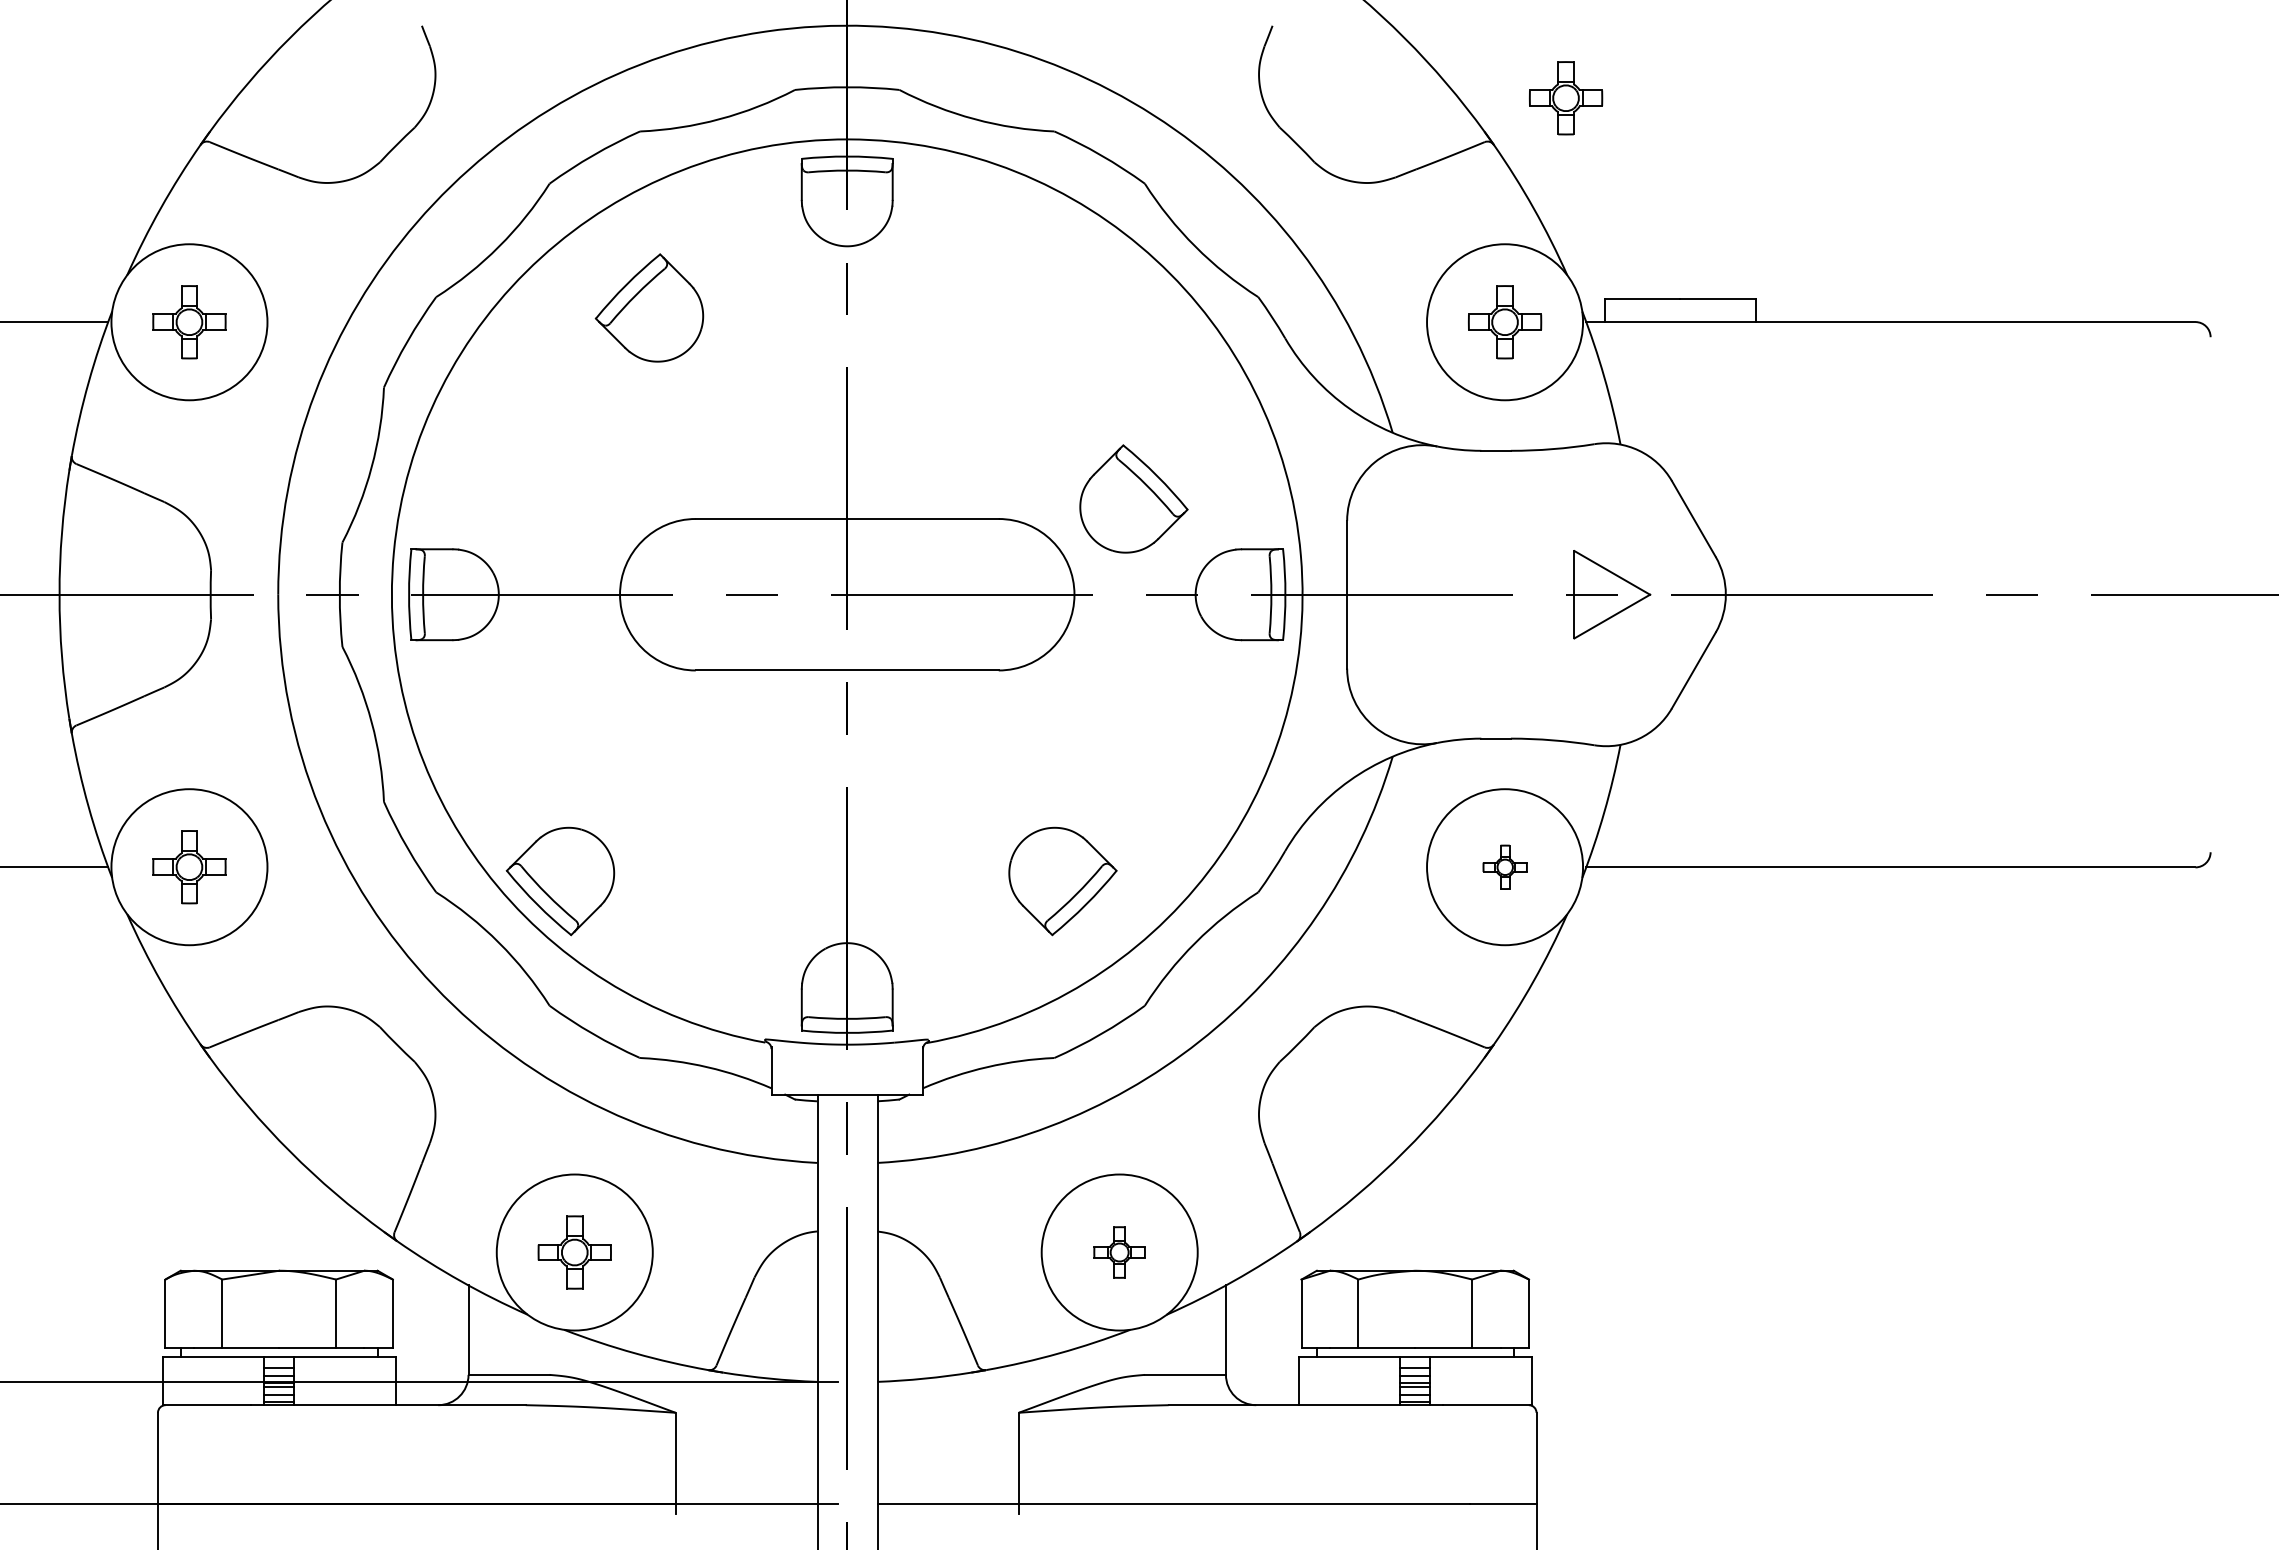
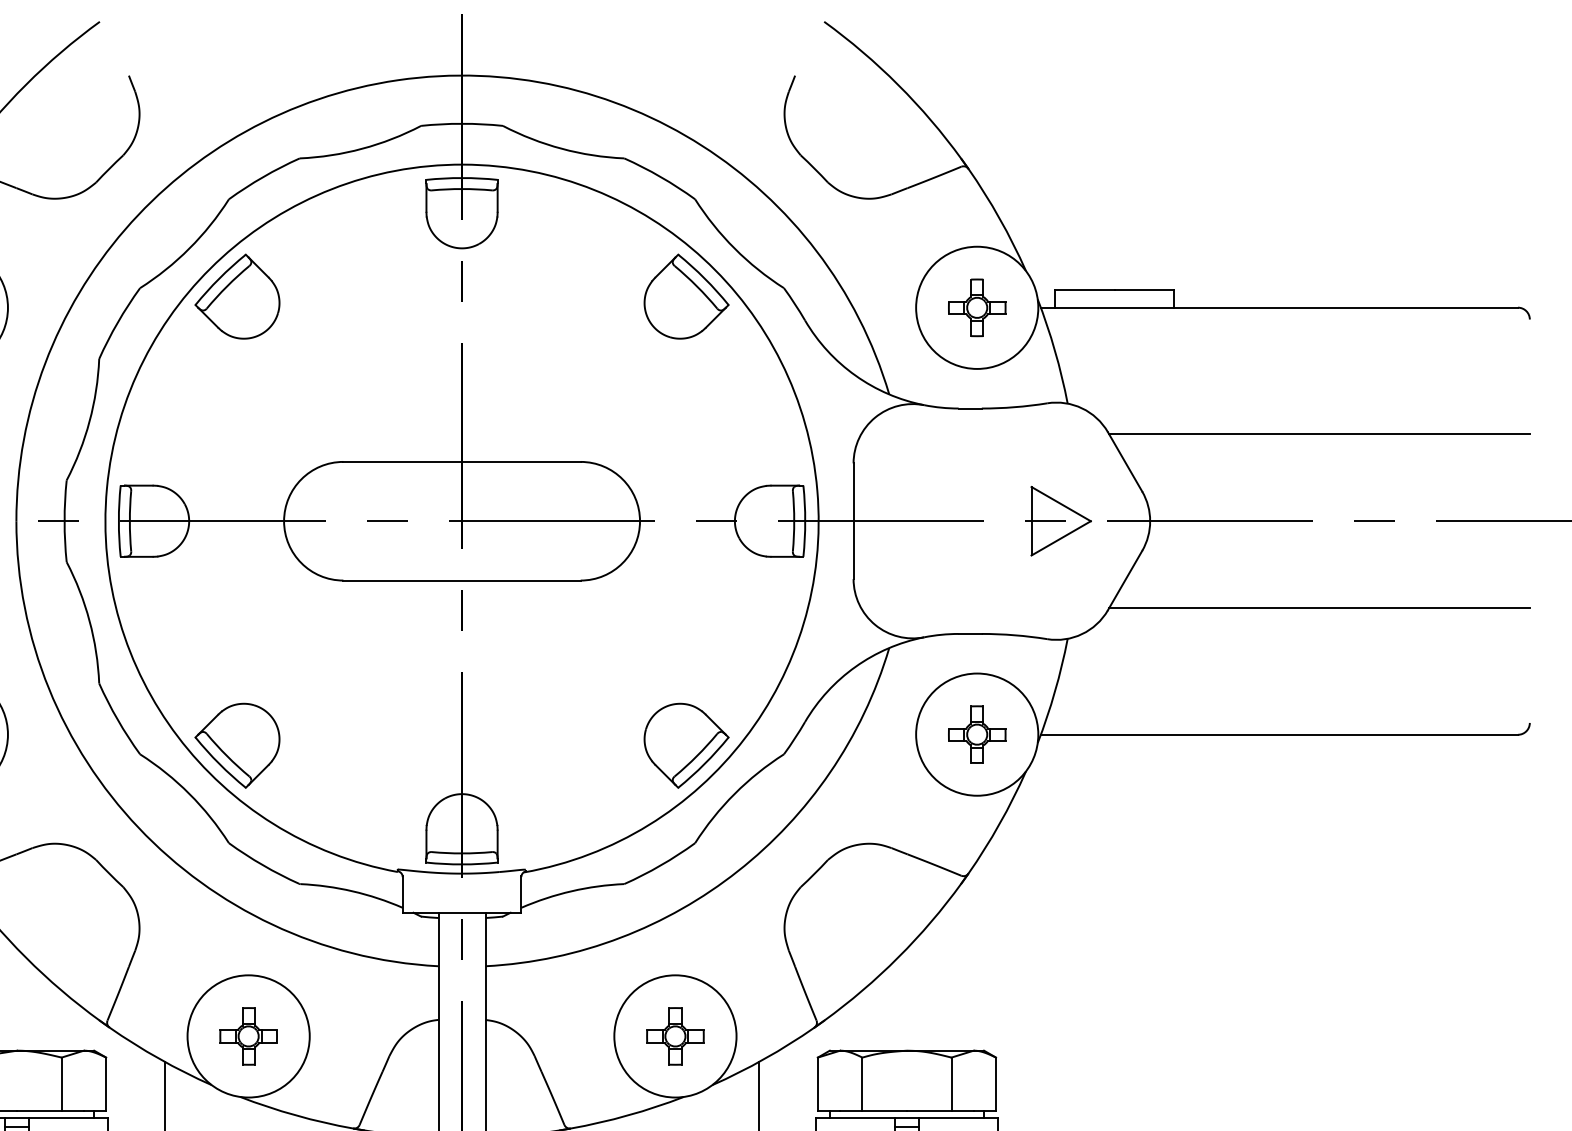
part: (1566, 98) -> (1025, 132), removed
part: (649, 307) -> (237, 296), moved
line: (1941, 483) -> (1319, 434), added
part: (1133, 498) -> (686, 296), moved
line: (1941, 705) -> (1319, 607), added
part: (1505, 867) -> (977, 734), size x1.67
part: (1062, 881) -> (686, 745), moved
part: (1119, 1252) -> (675, 1036), size x1.43

